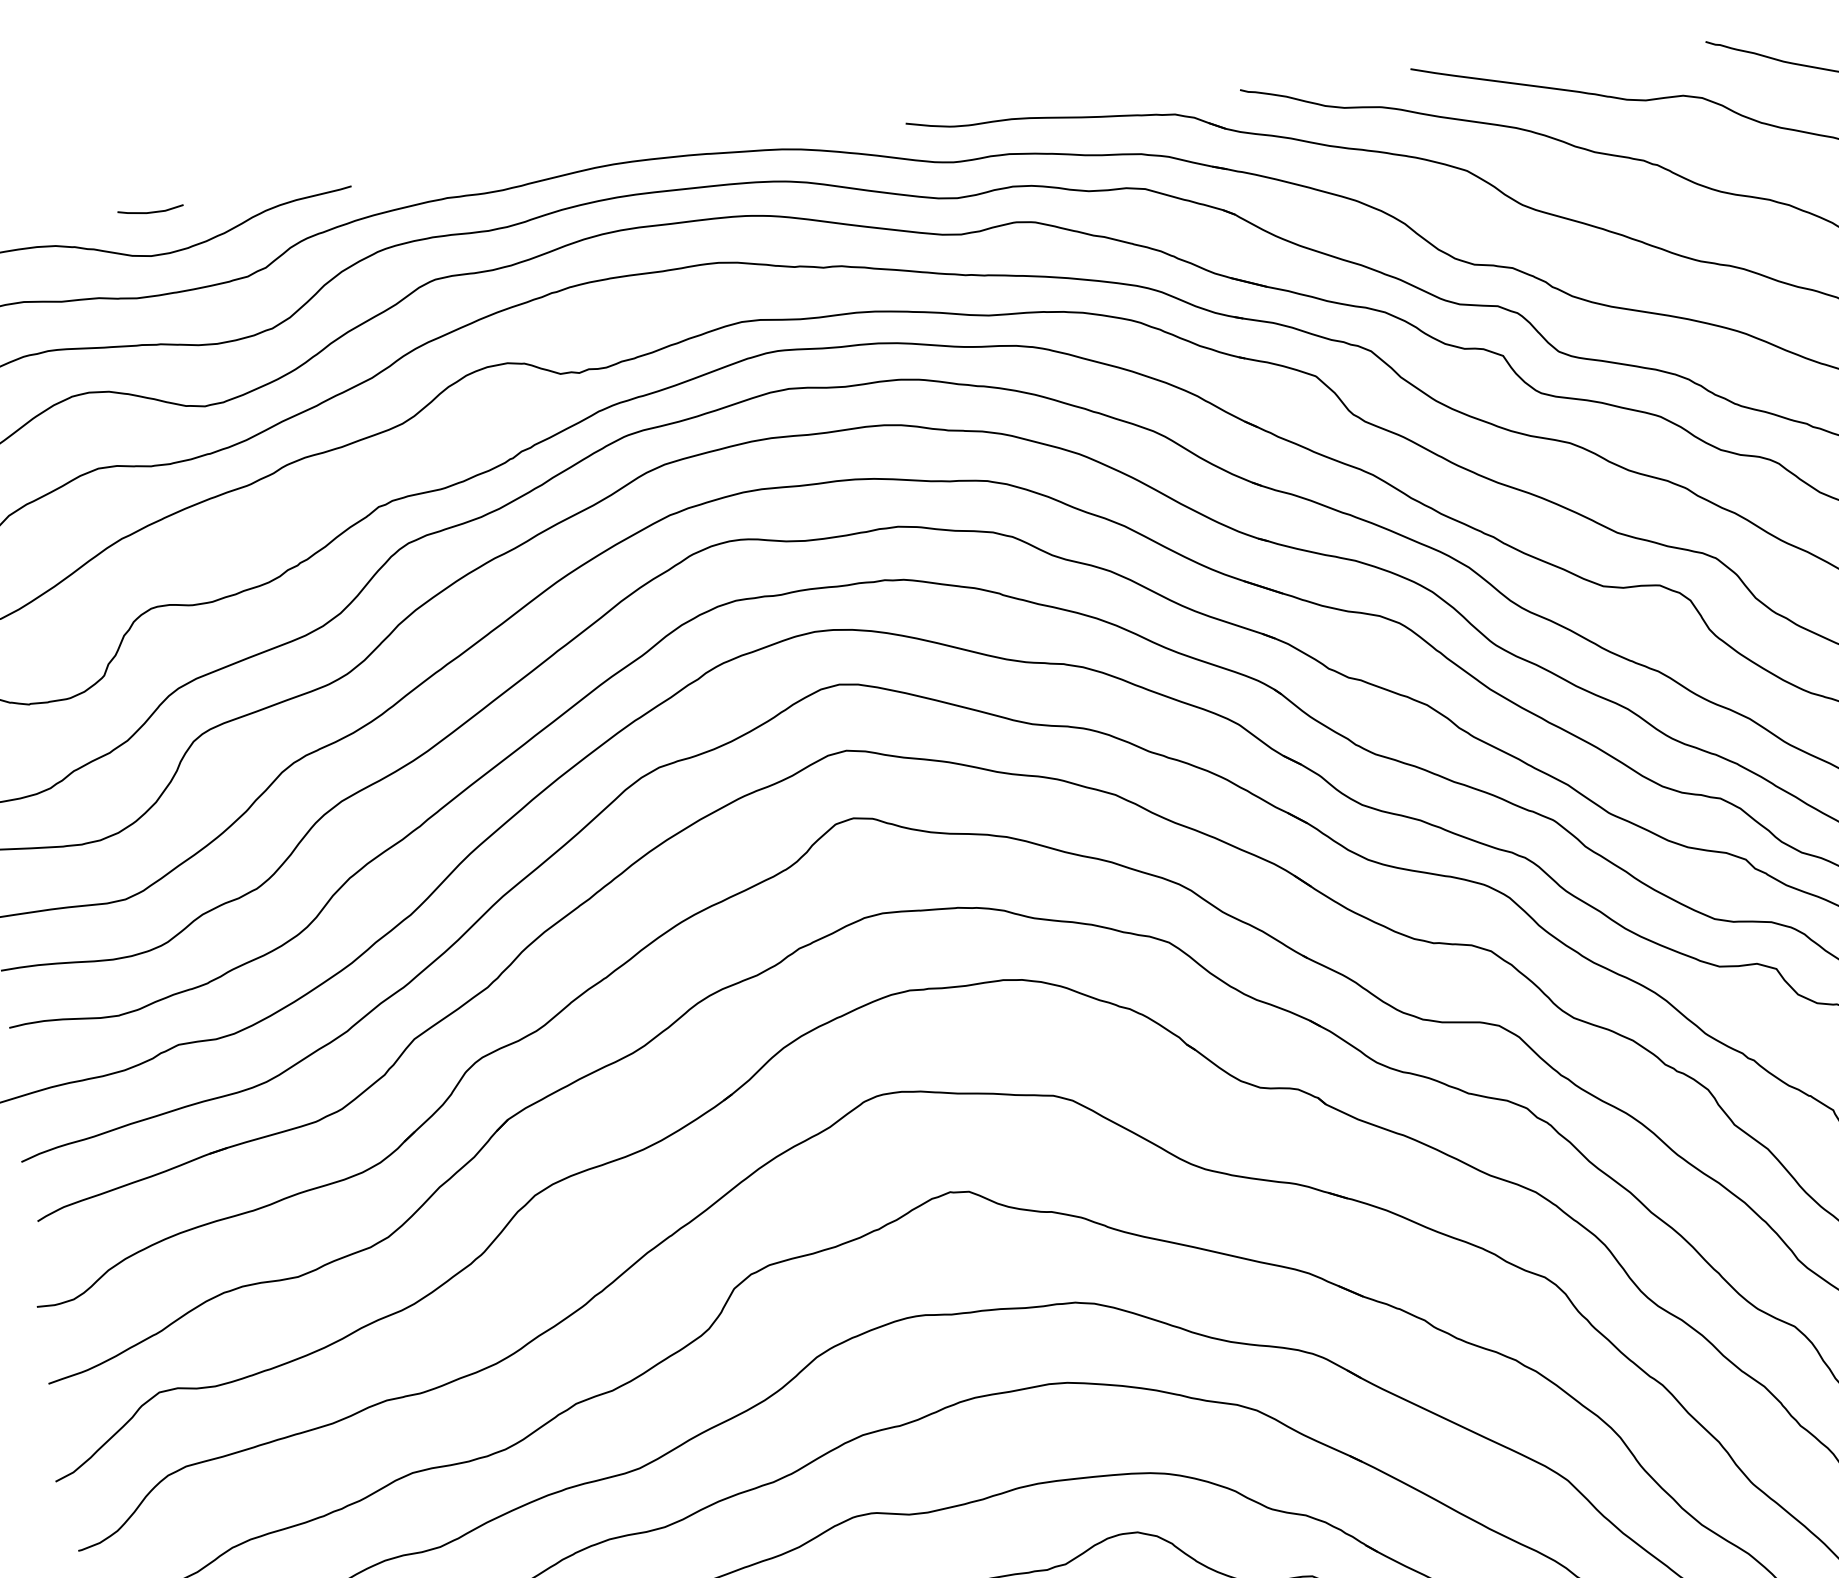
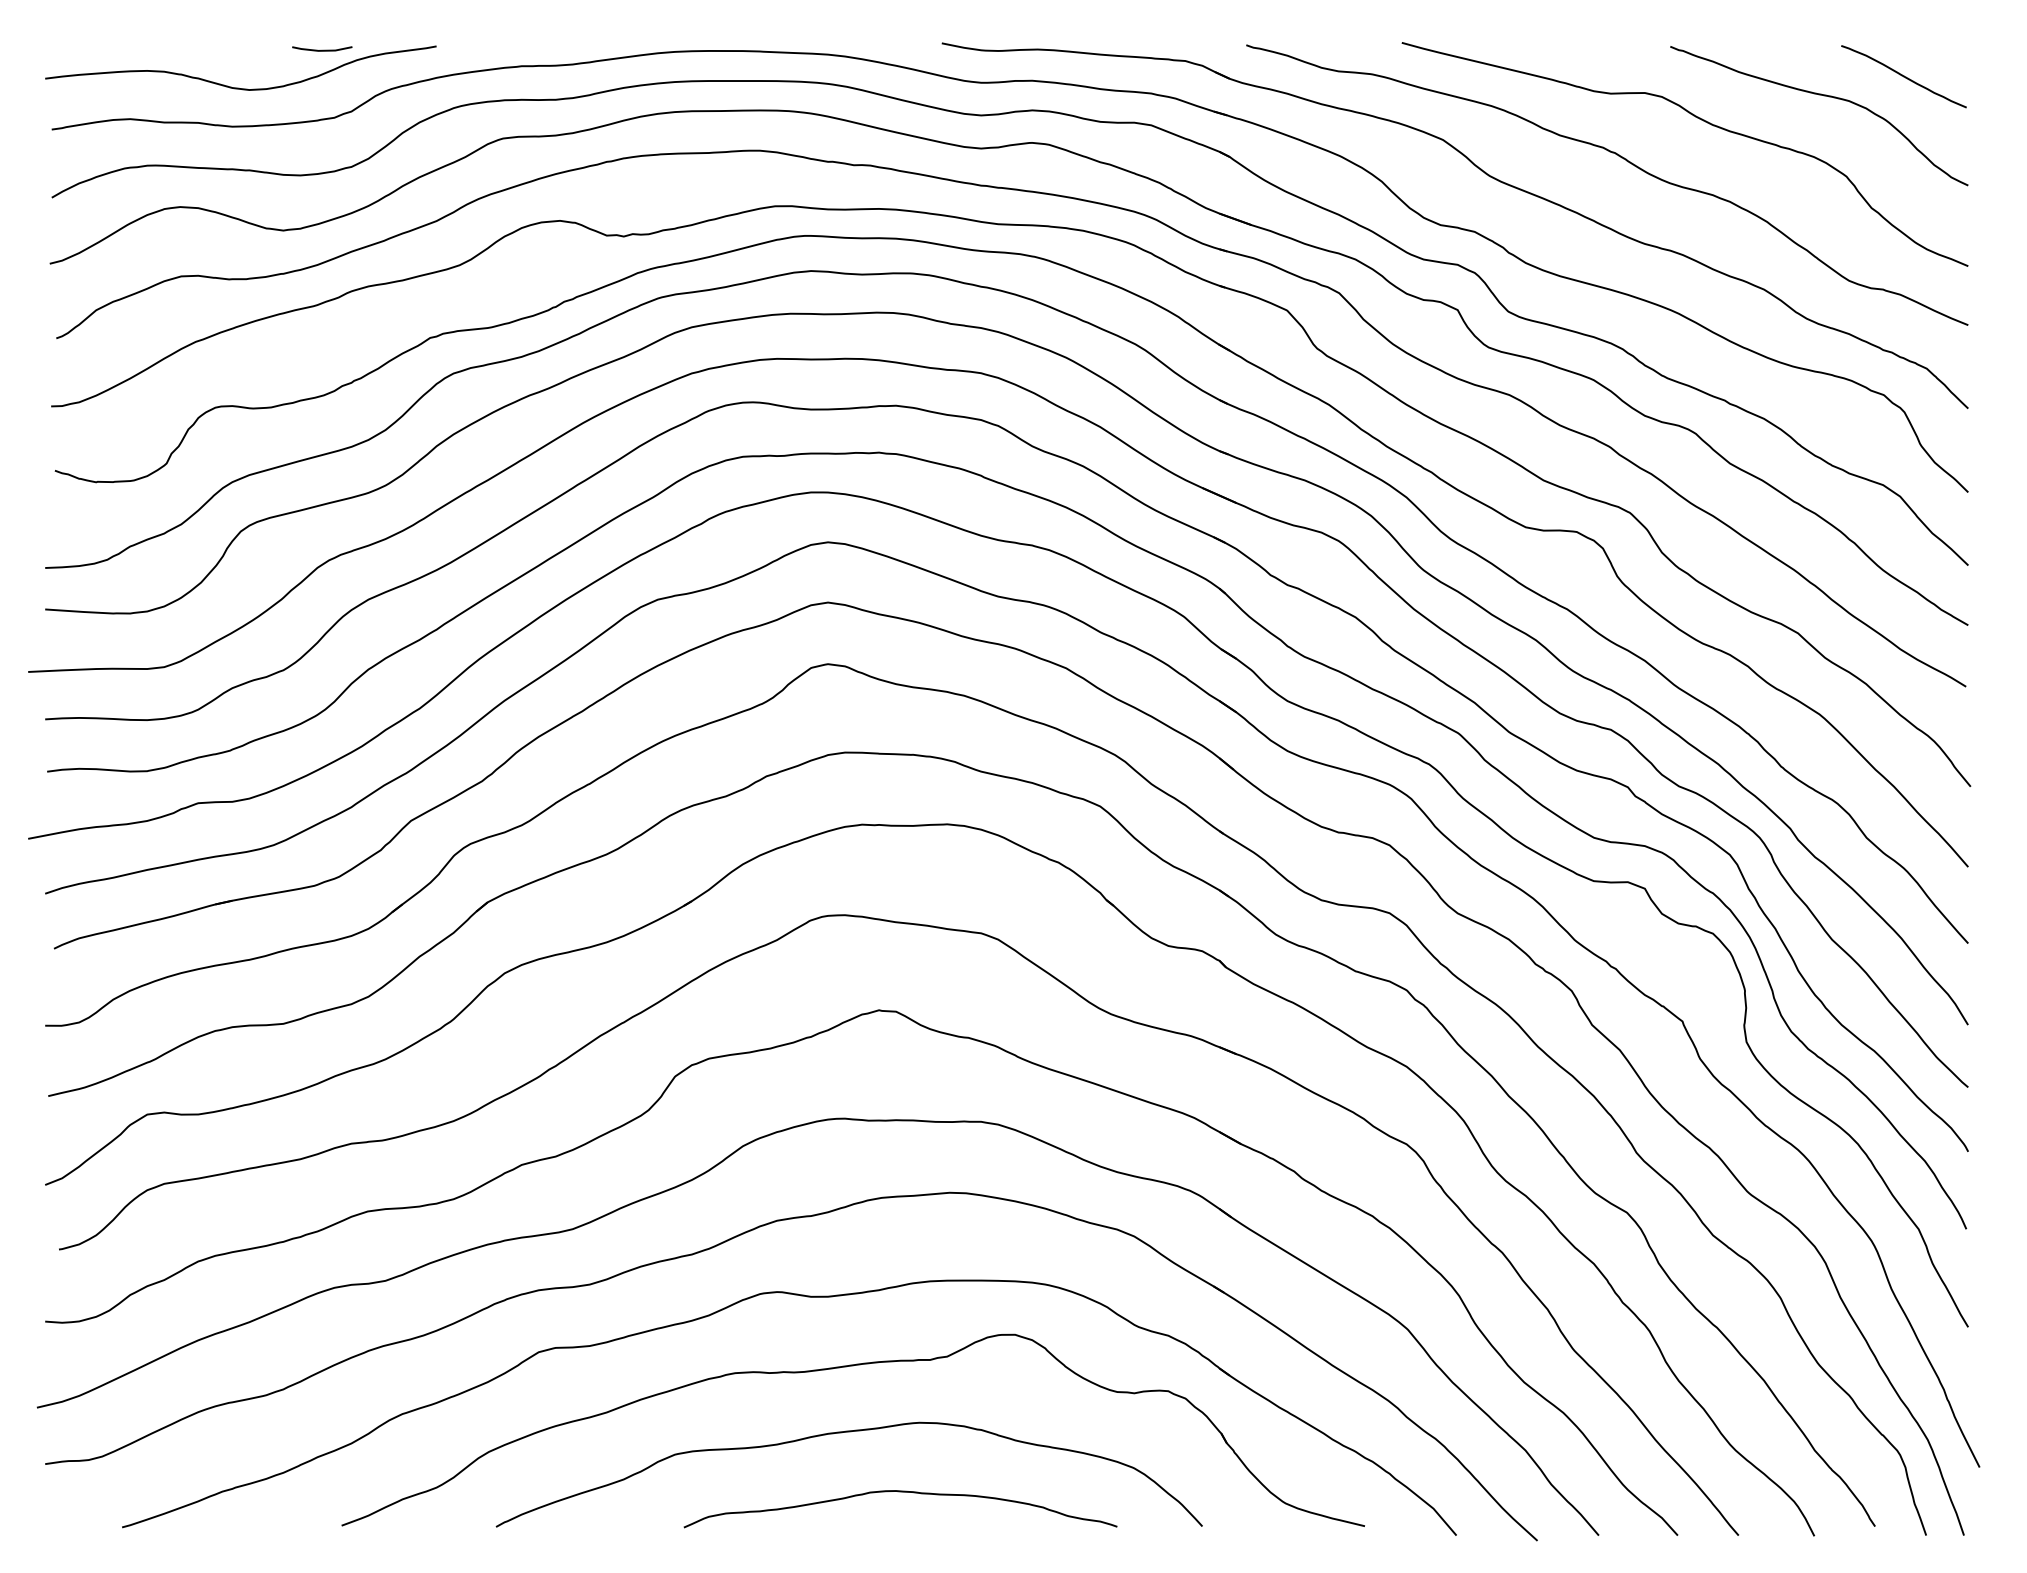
line: (151, 211) -> (322, 49), moved

